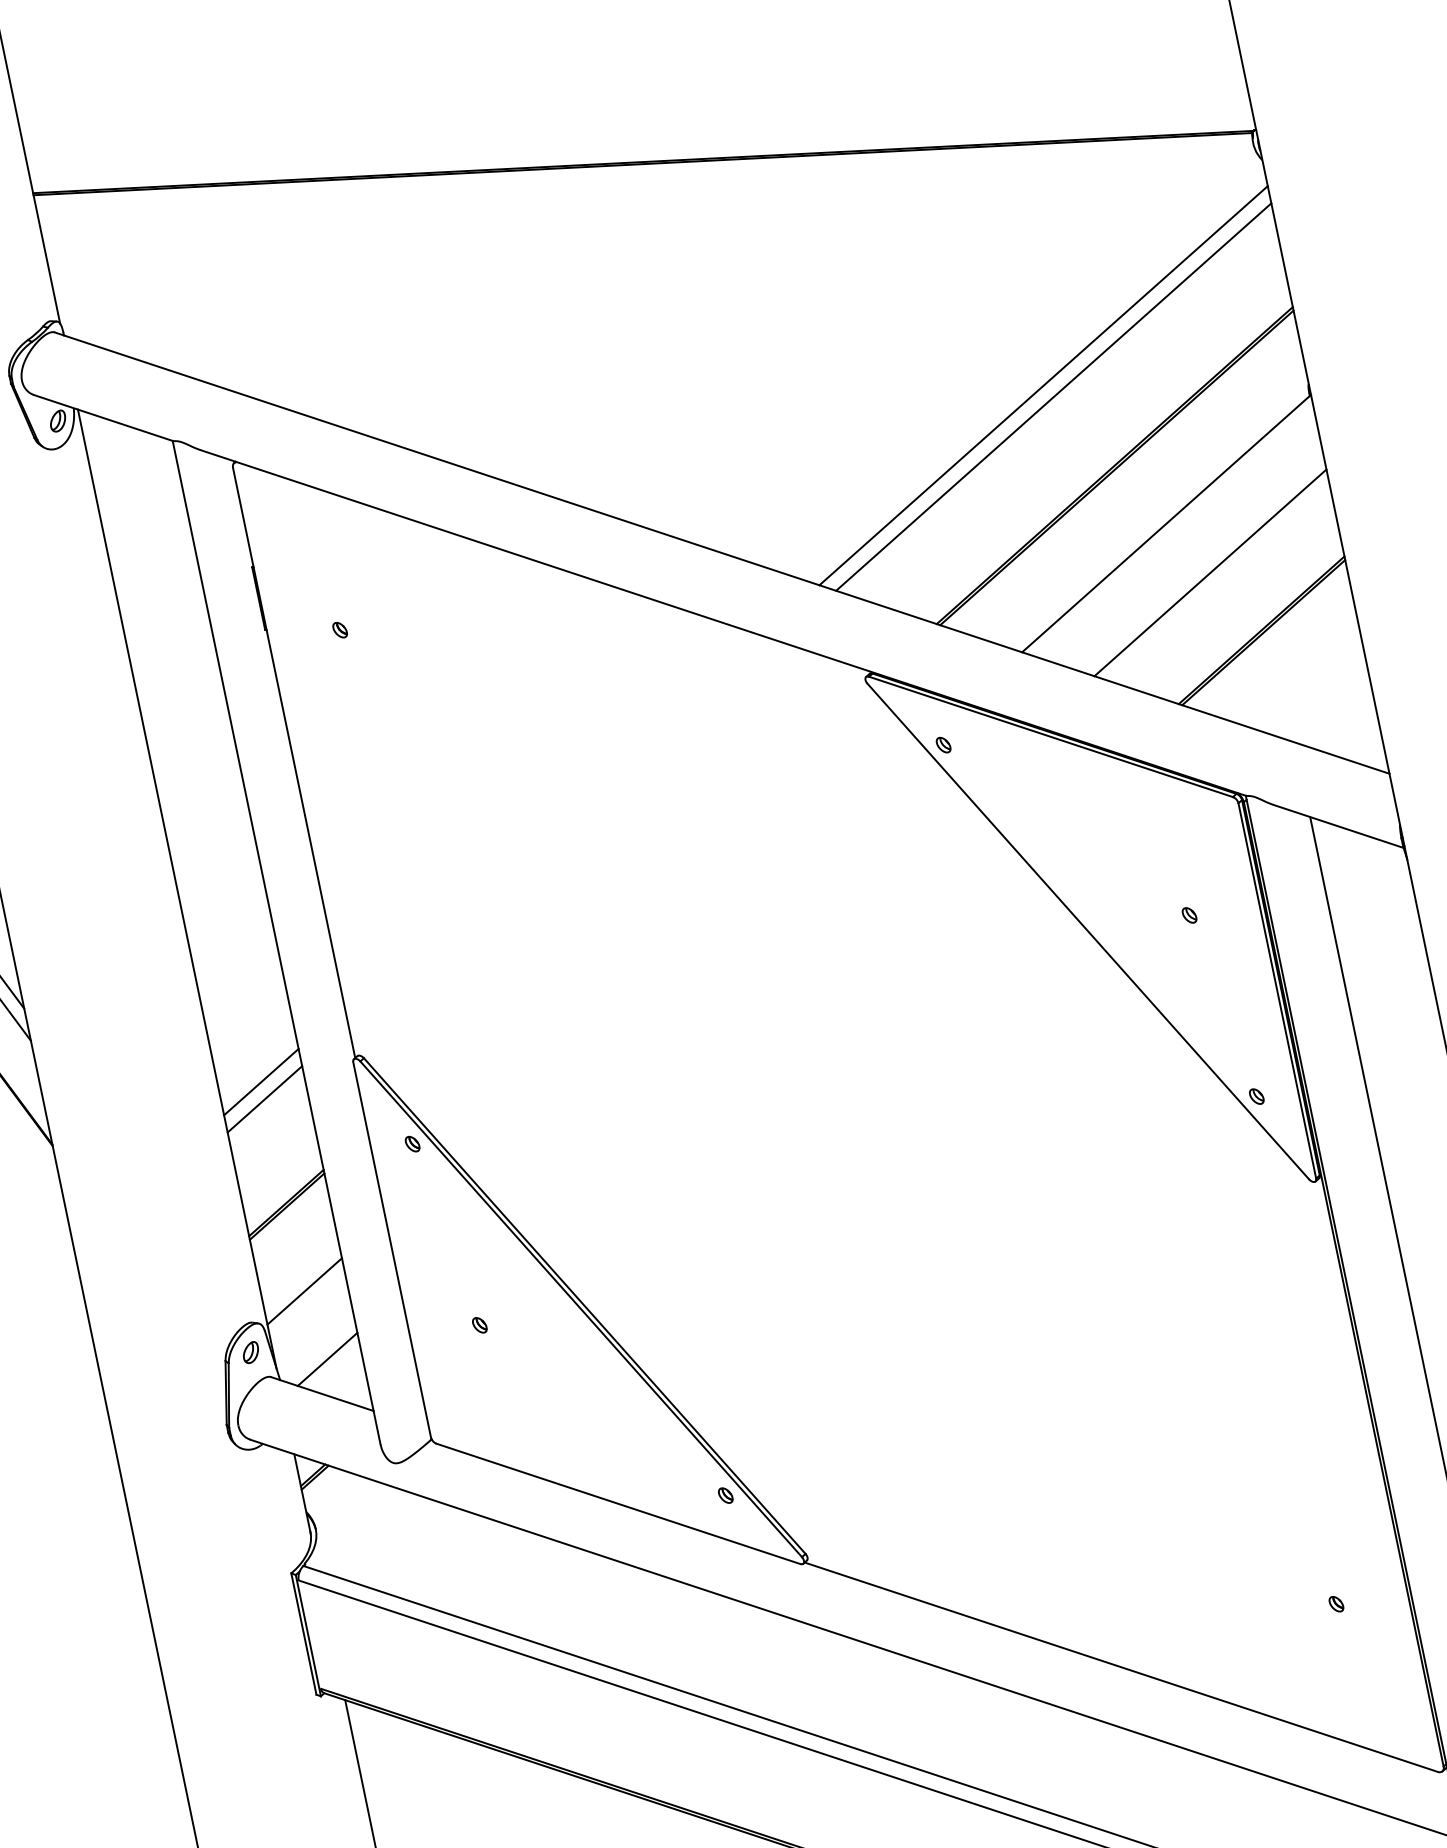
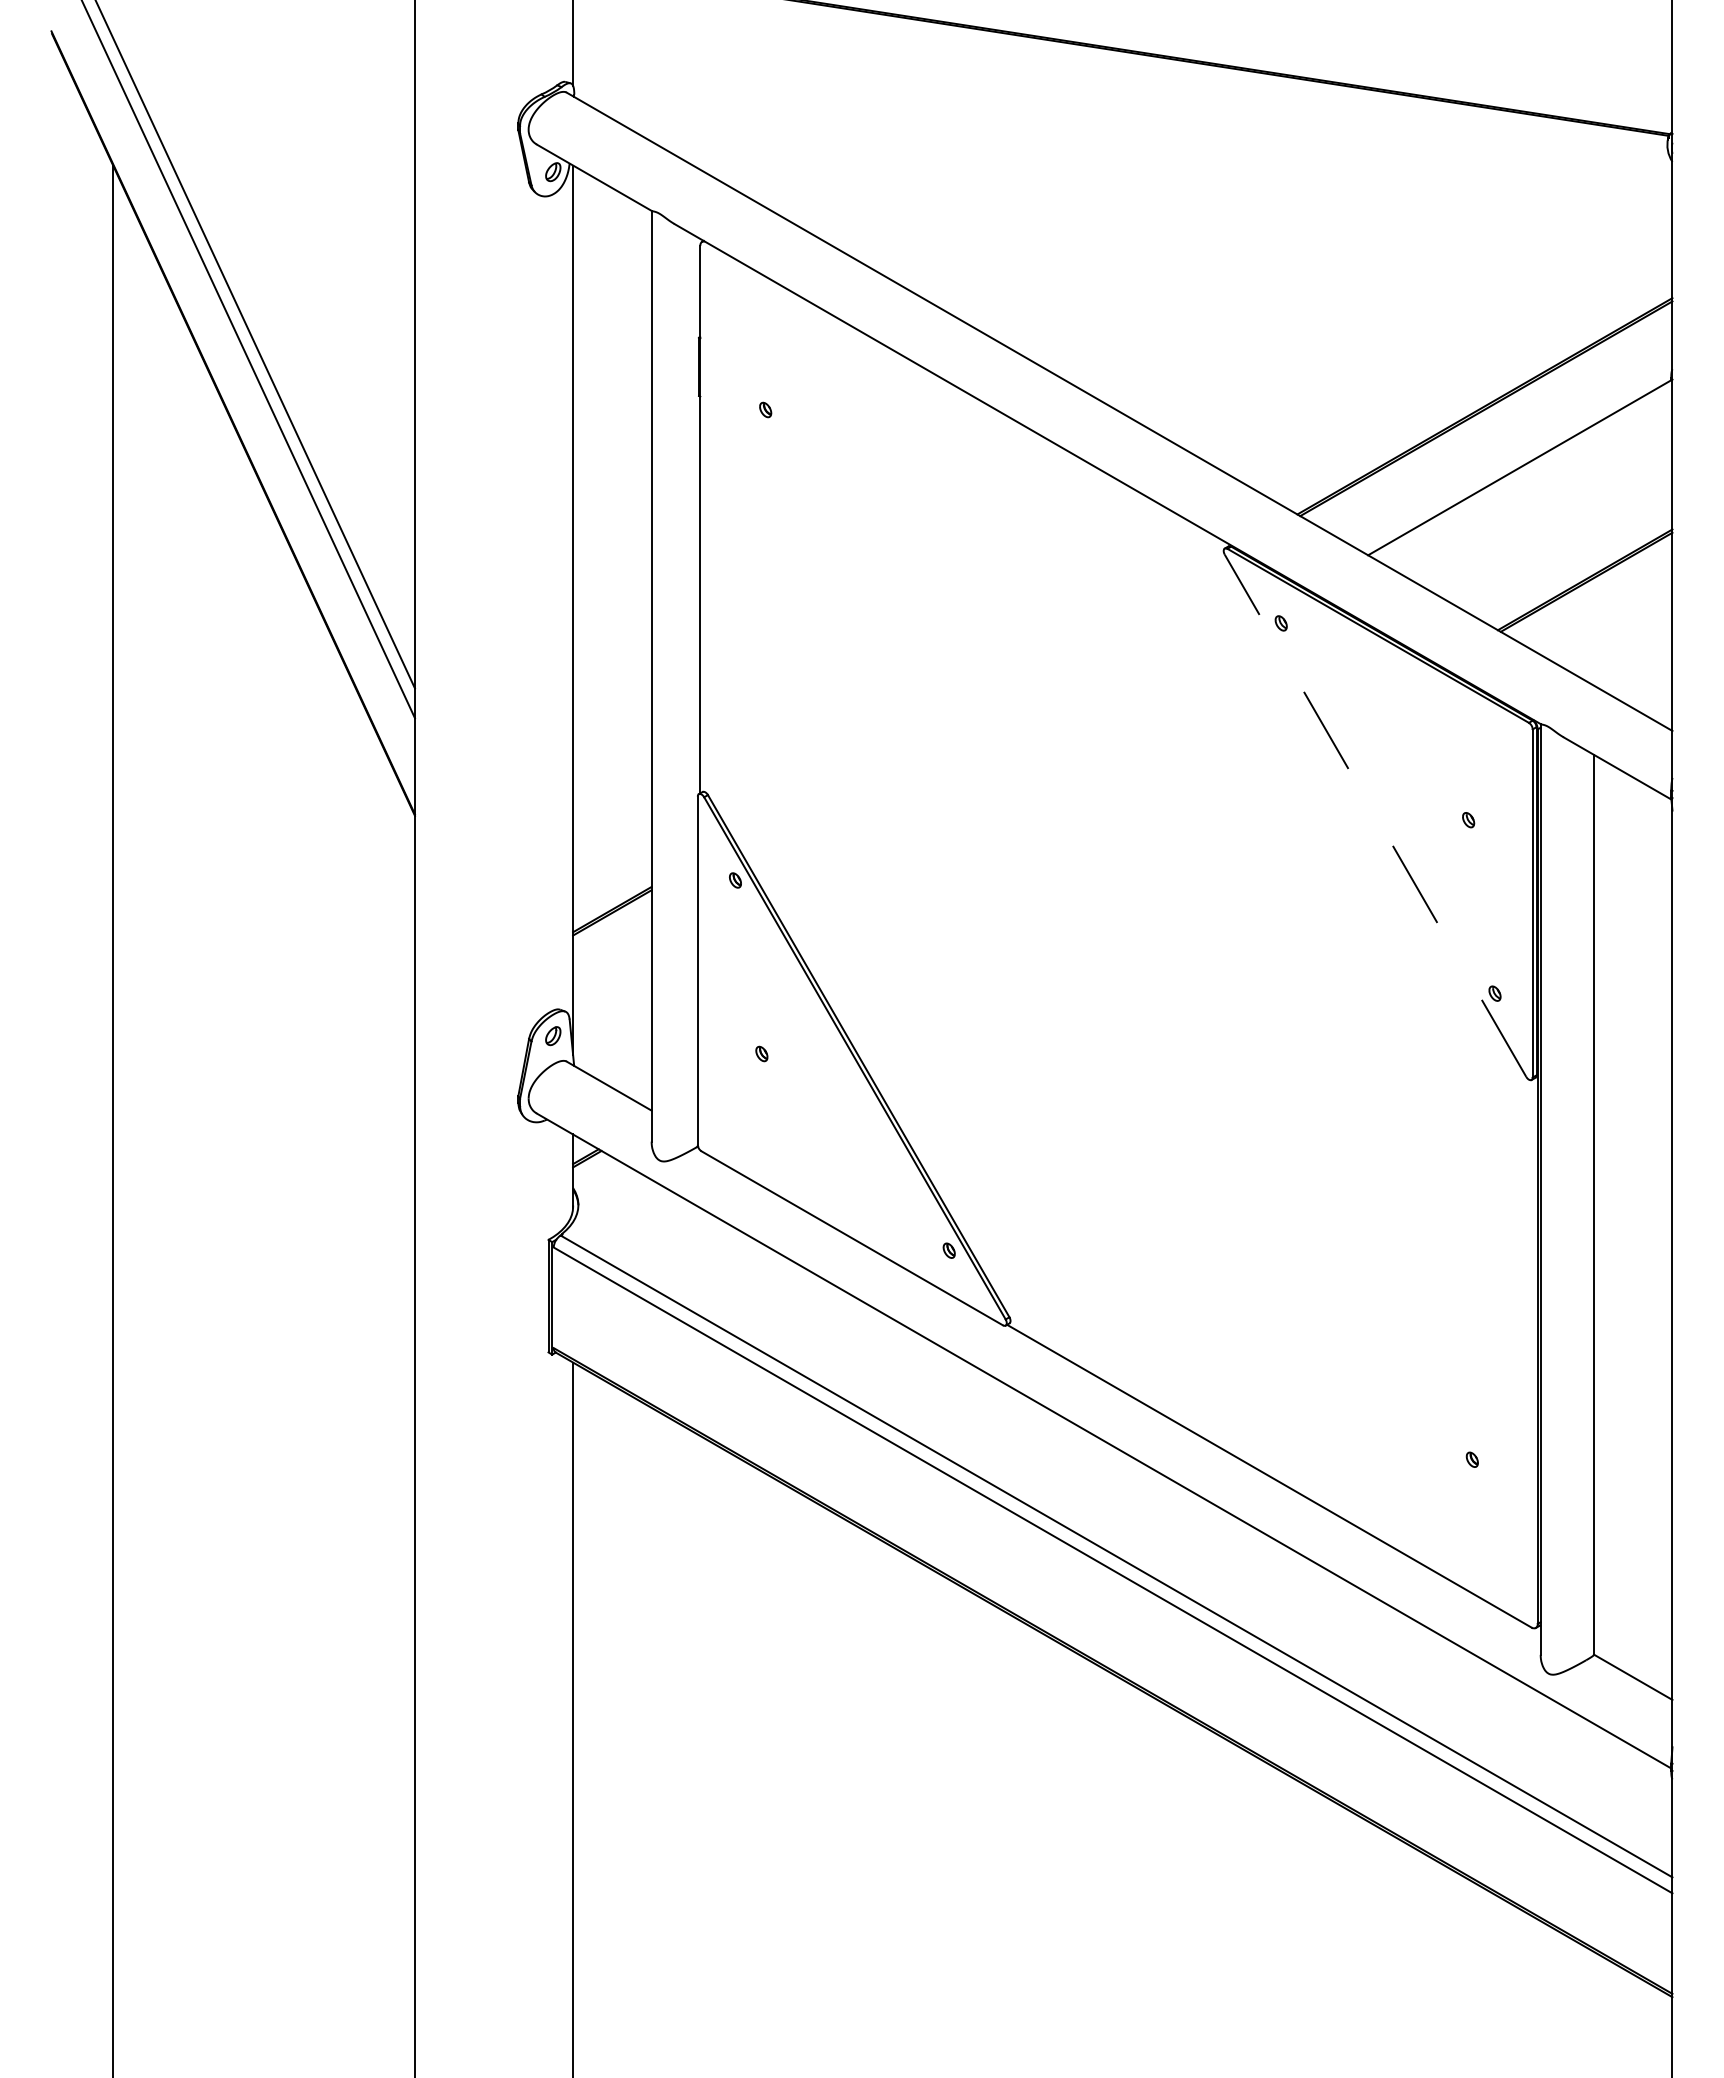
line: (1043, 384) -> (1436, 321), removed
line: (1053, 396) -> (1443, 333), removed
line: (1210, 571) -> (1550, 518), removed
line: (1088, 931) -> (1375, 815), solid -> dashed
line: (261, 1082) -> (612, 797), removed
line: (265, 1099) -> (612, 813), removed
line: (304, 1291) -> (612, 991), removed
line: (326, 1359) -> (619, 1056), removed

